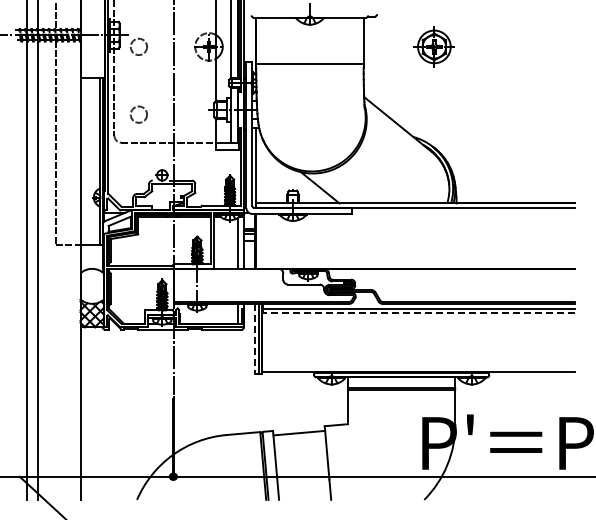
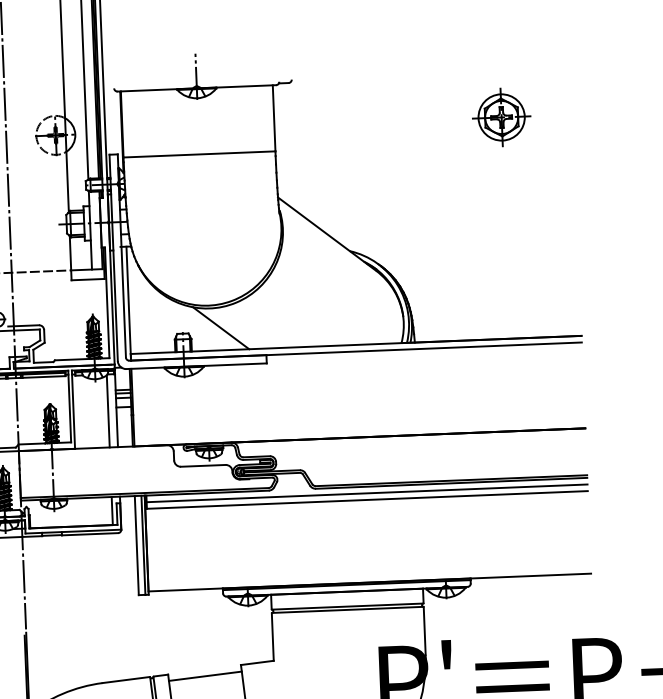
part: (433, 46) -> (500, 116), moved
line: (418, 313) -> (367, 500), dashed -> solid
line: (254, 339) -> (136, 546), dashed -> solid

